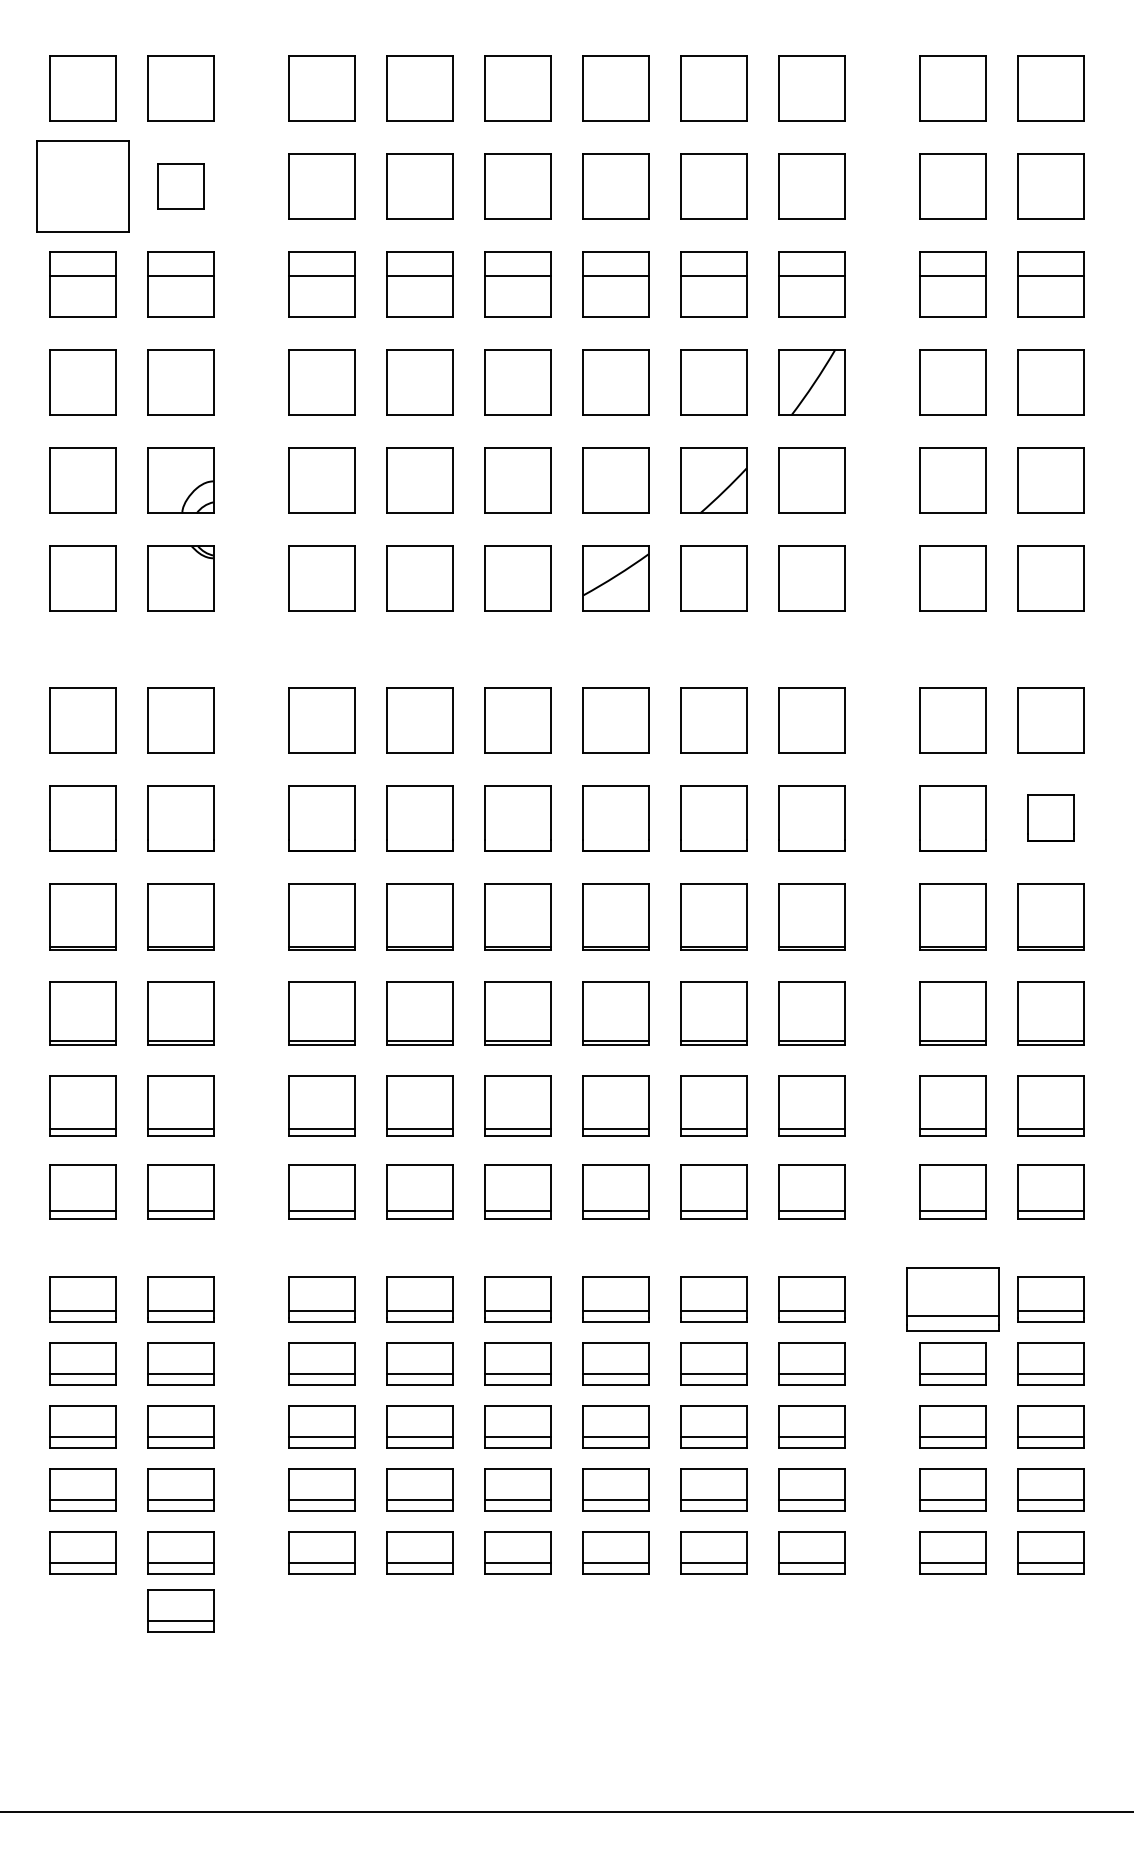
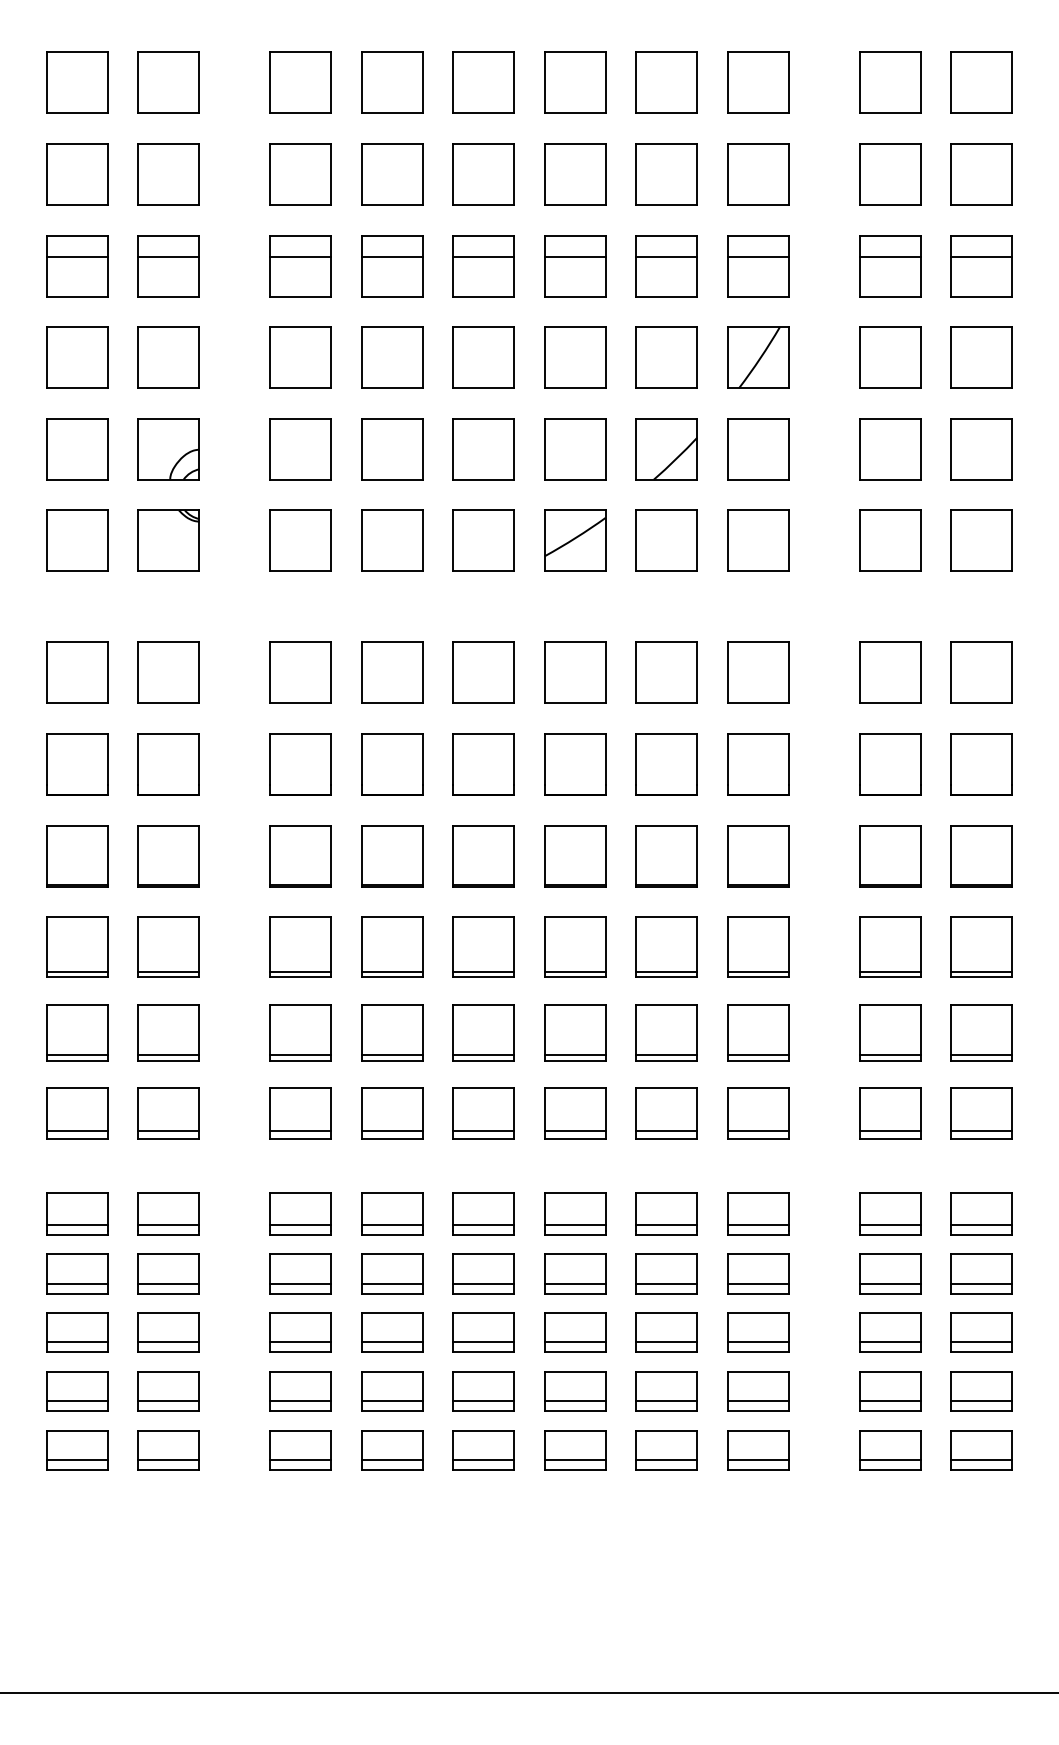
part: (82, 186) -> (76, 174), size x0.71
part: (180, 186) -> (168, 174), size x1.43
part: (1050, 818) -> (981, 764), size x1.43
part: (952, 1299) -> (889, 1213), size x0.71
part: (180, 1610) -> (168, 1504), removed

